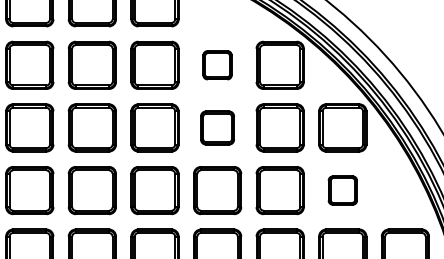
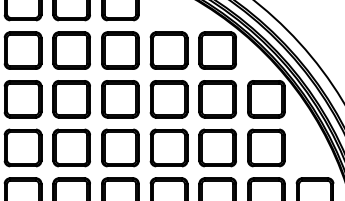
part: (216, 65) -> (168, 50), size x1.67
part: (216, 128) -> (168, 99), size x1.43
part: (342, 189) -> (266, 147), size x1.67

